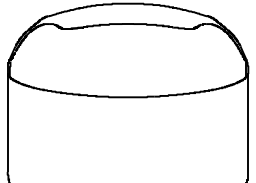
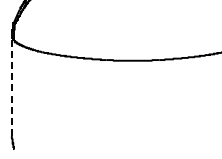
line: (7, 122) -> (11, 86), solid -> dashed

